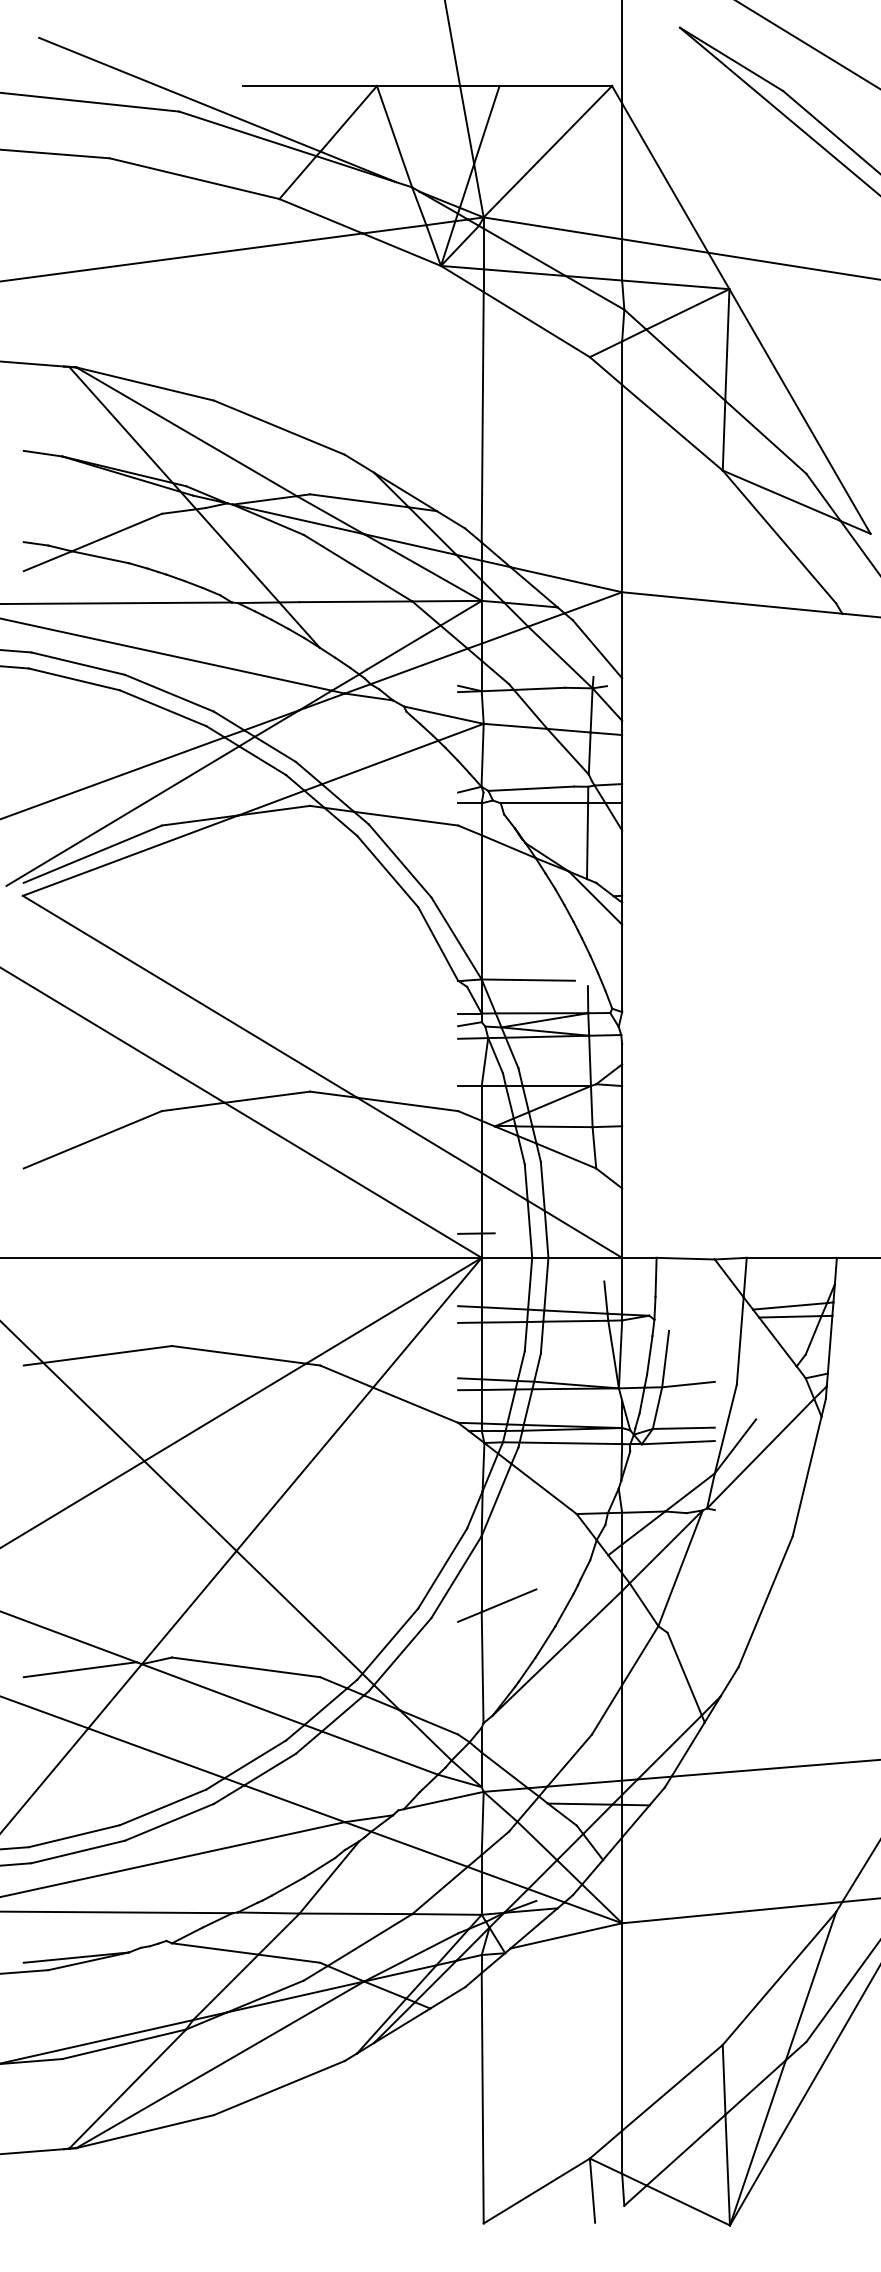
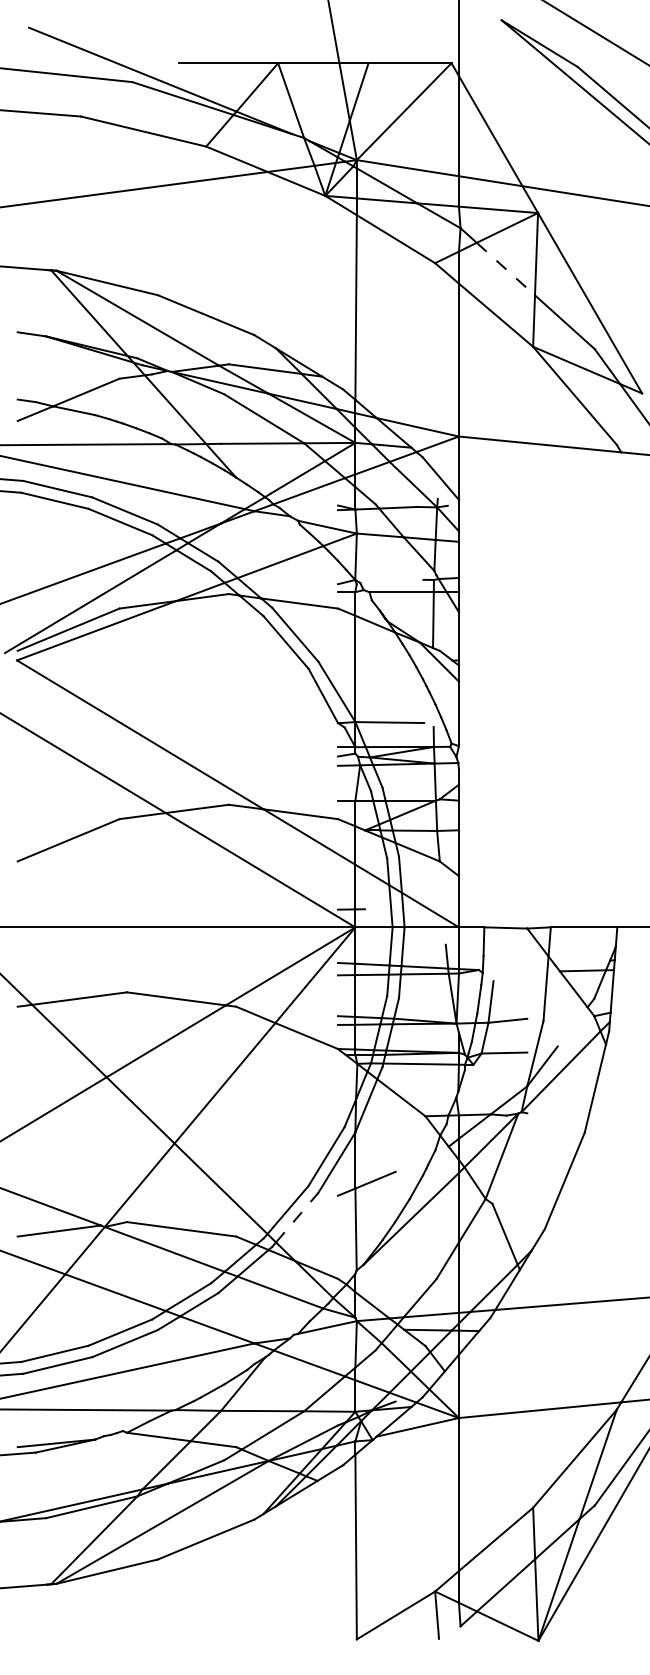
line: (686, 365) -> (506, 269), solid -> dashed
line: (531, 788) -> (392, 581), removed
line: (790, 1306) -> (583, 963), removed
line: (677, 1442) -> (499, 1063), removed
line: (403, 1651) -> (297, 1217), solid -> dashed

